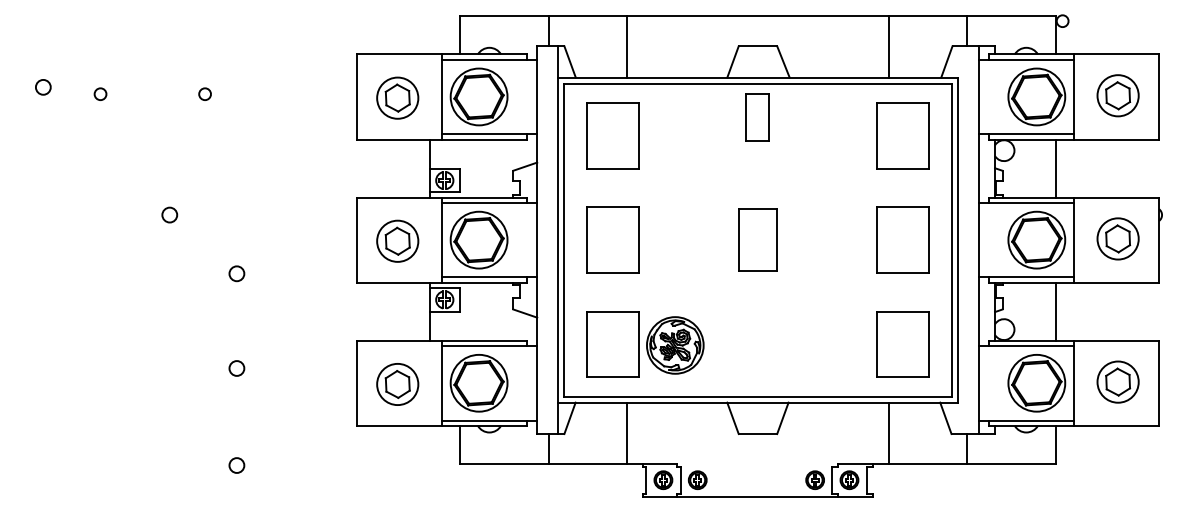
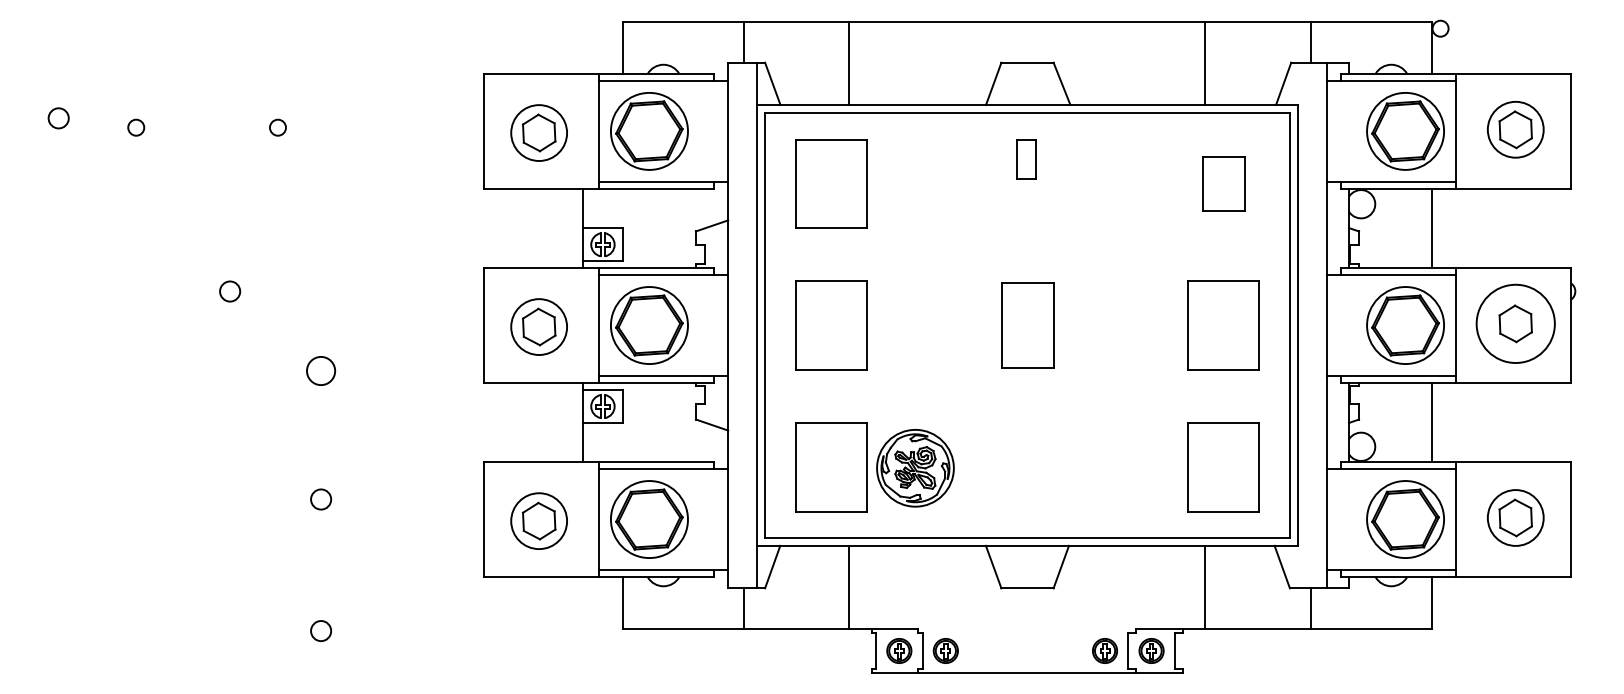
part: (757, 117) -> (1026, 159), size x0.6
part: (902, 135) -> (1223, 183), size x0.6
circle: (1117, 238) -> (1514, 323), size x1.4
circle: (236, 273) -> (320, 370), size x1.4

